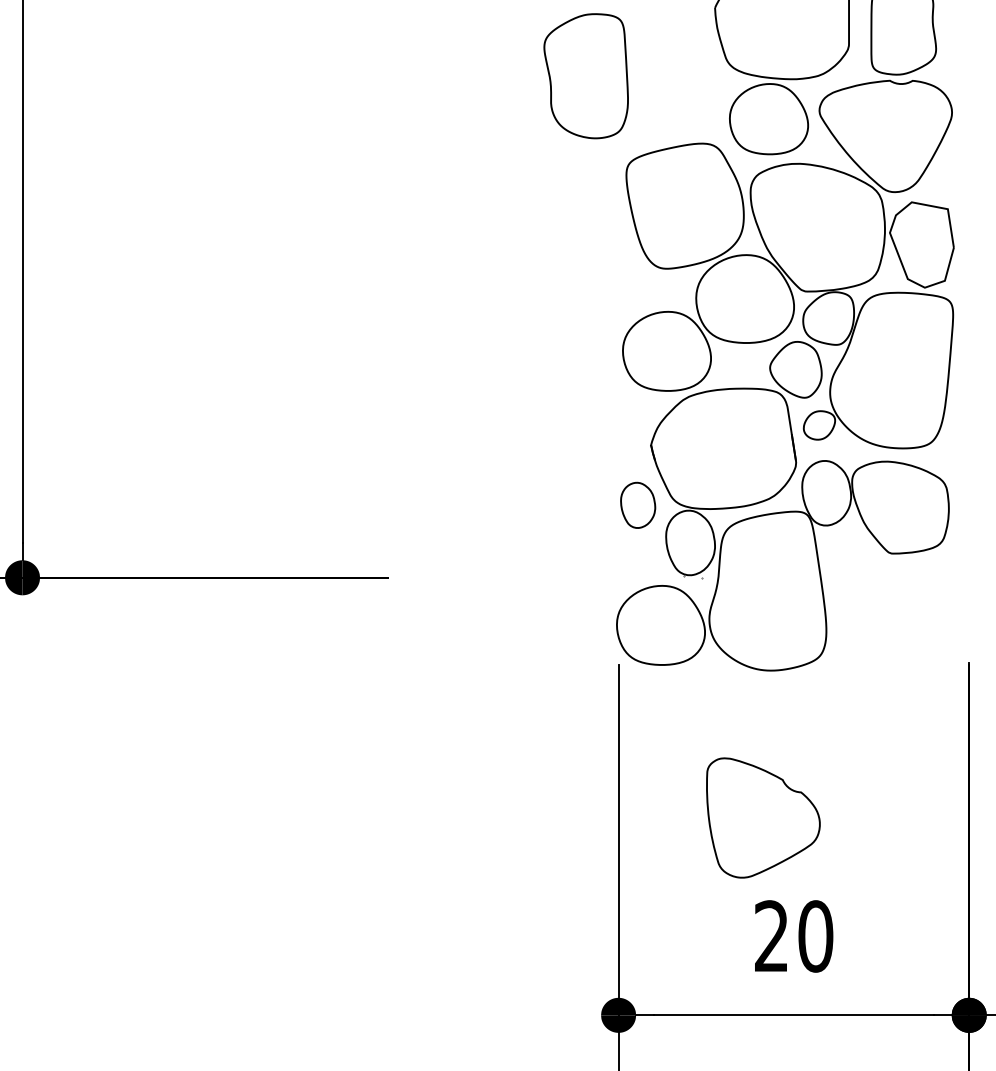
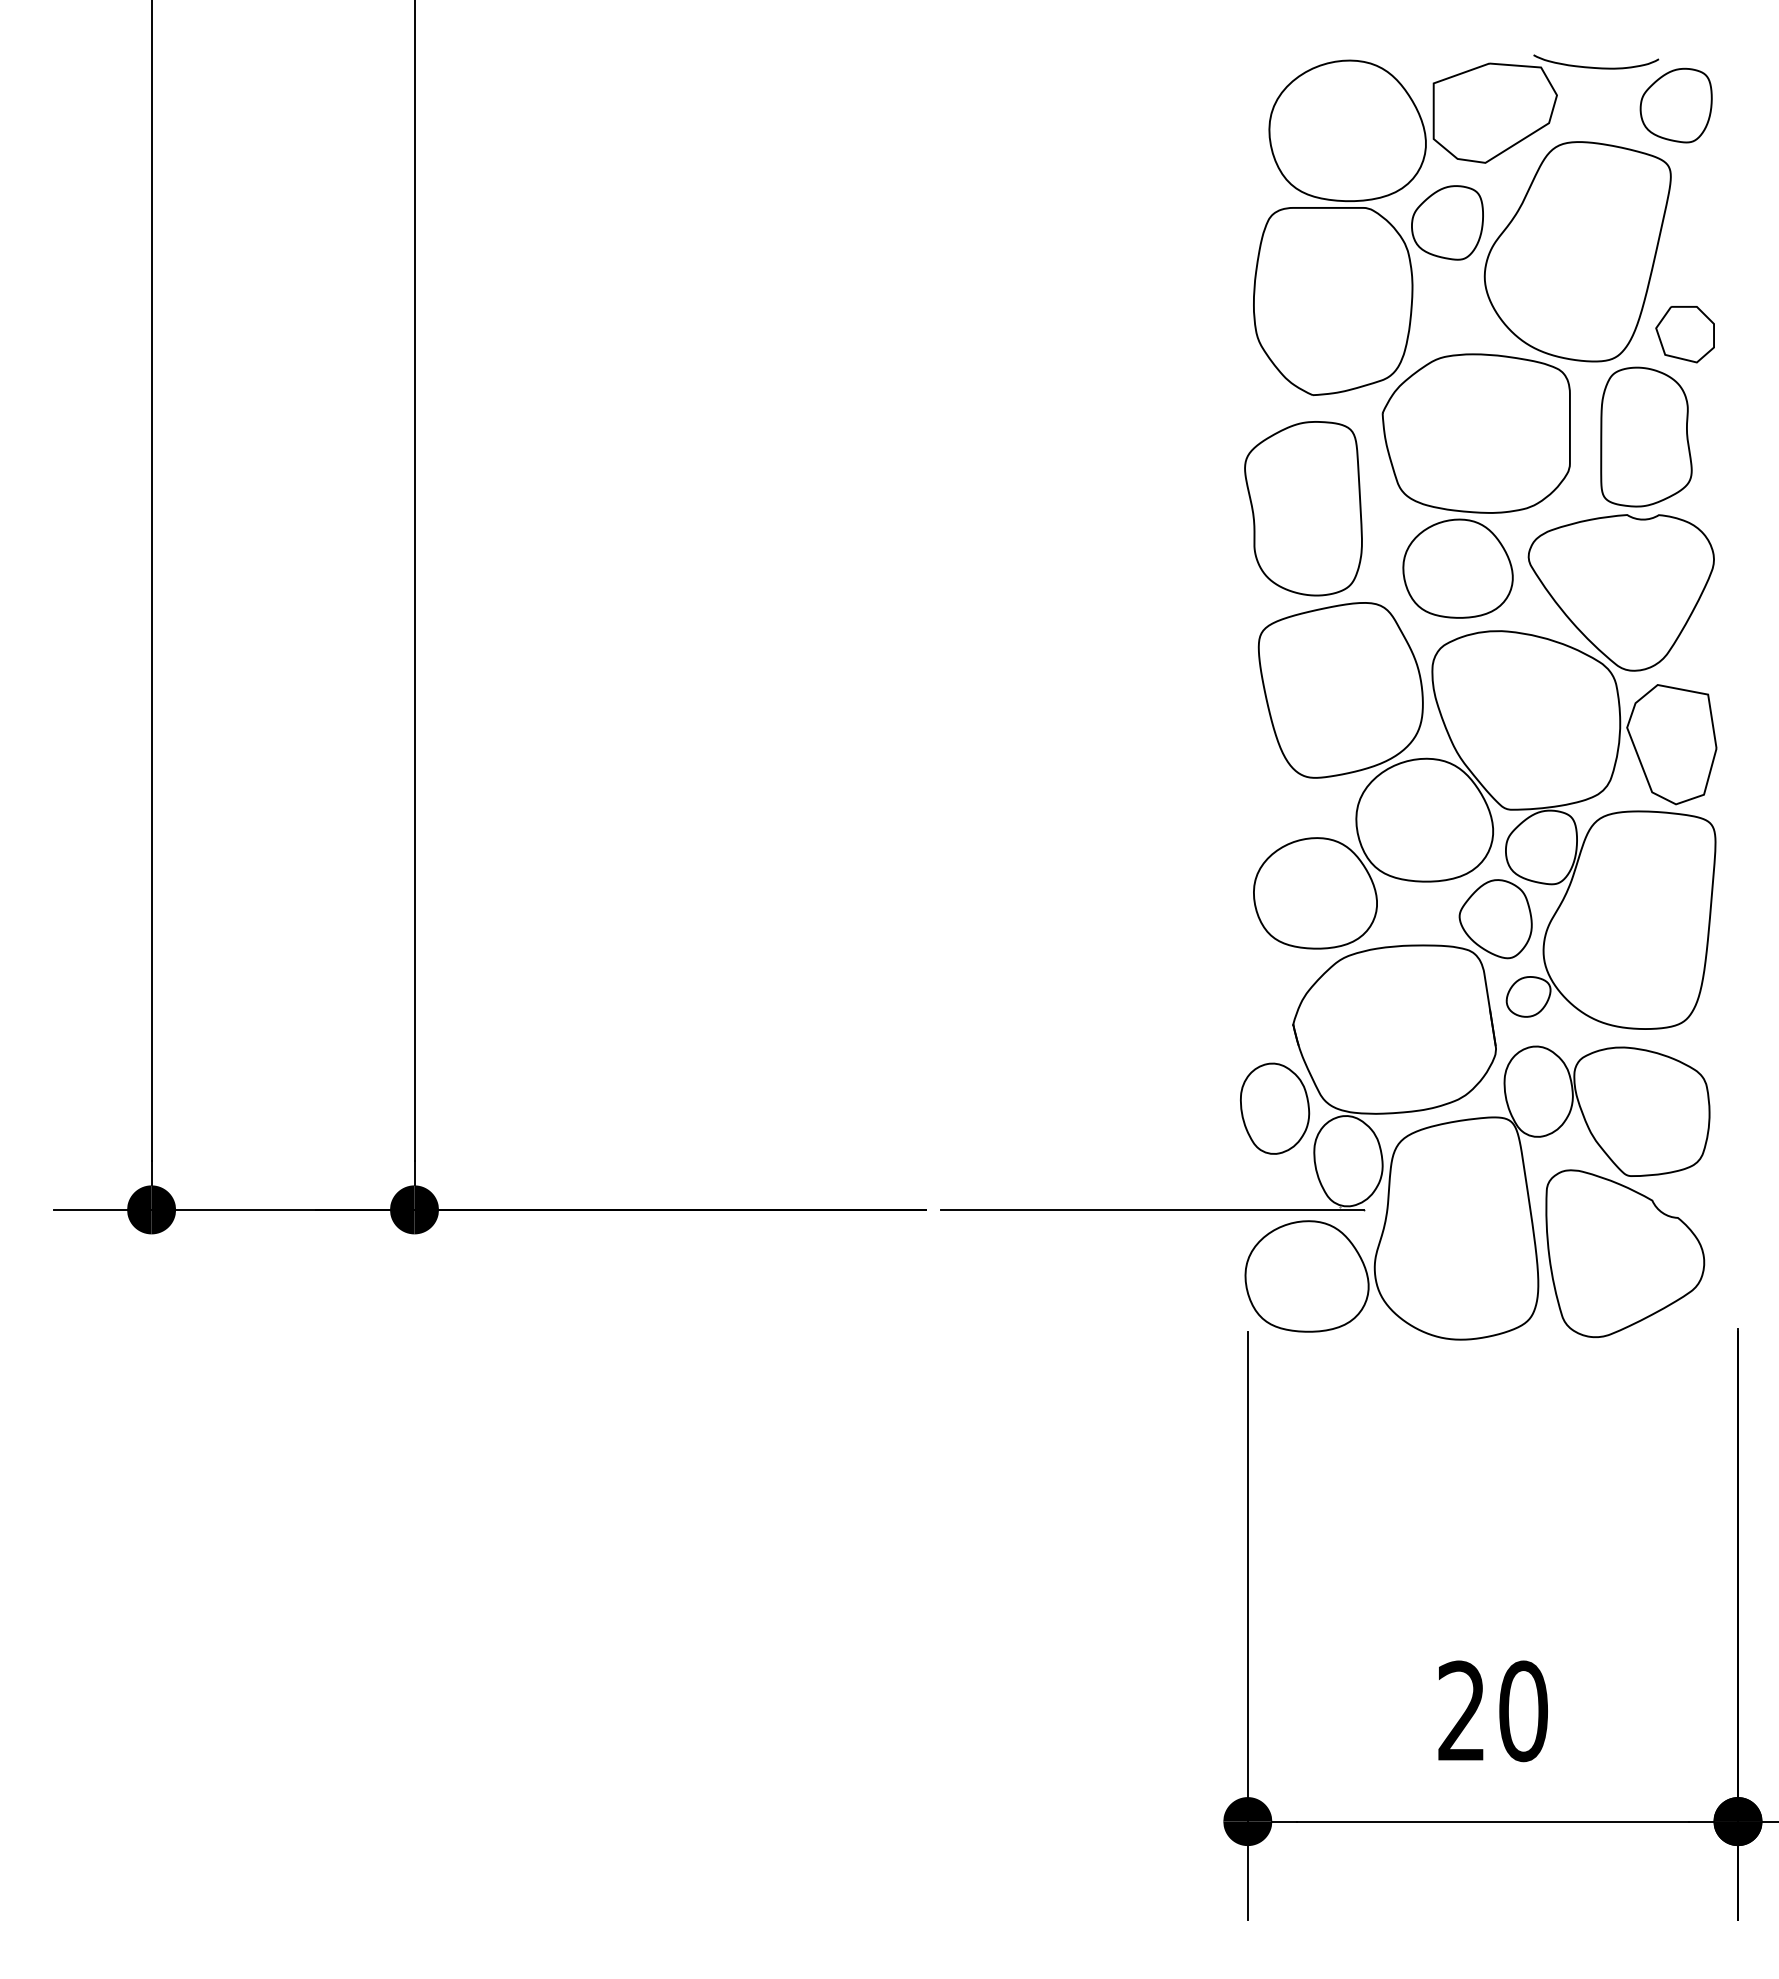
part: (586, 76) -> (1303, 508), moved
part: (638, 505) -> (1275, 1108), size x1.43
line: (550, 577) -> (1152, 1209), added
part: (763, 817) -> (1625, 1253), moved

